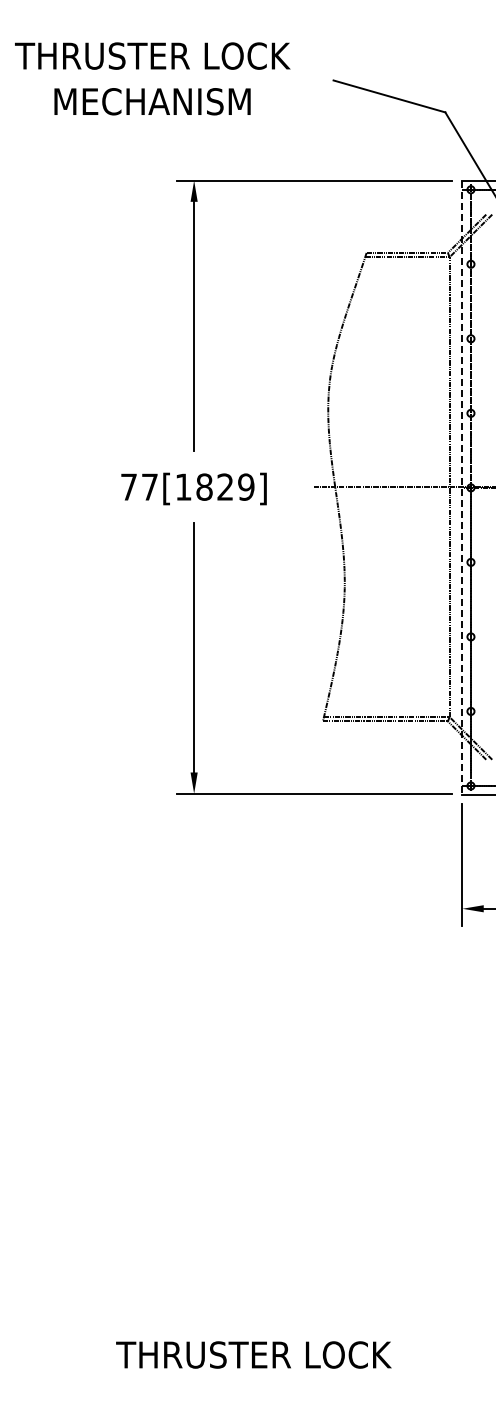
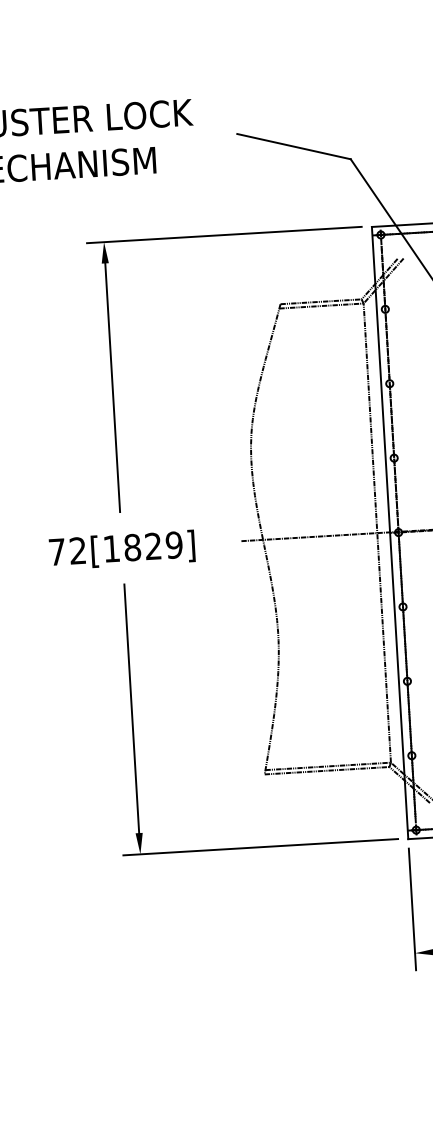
text: (149, 486) -> (77, 550), 77[1829] -> 72[1829]
line: (462, 487) -> (390, 532), dashed -> solid

